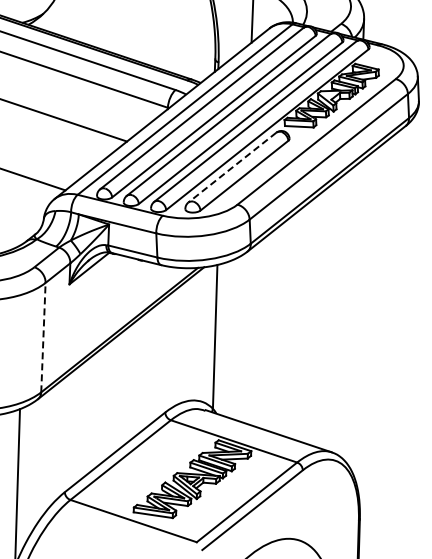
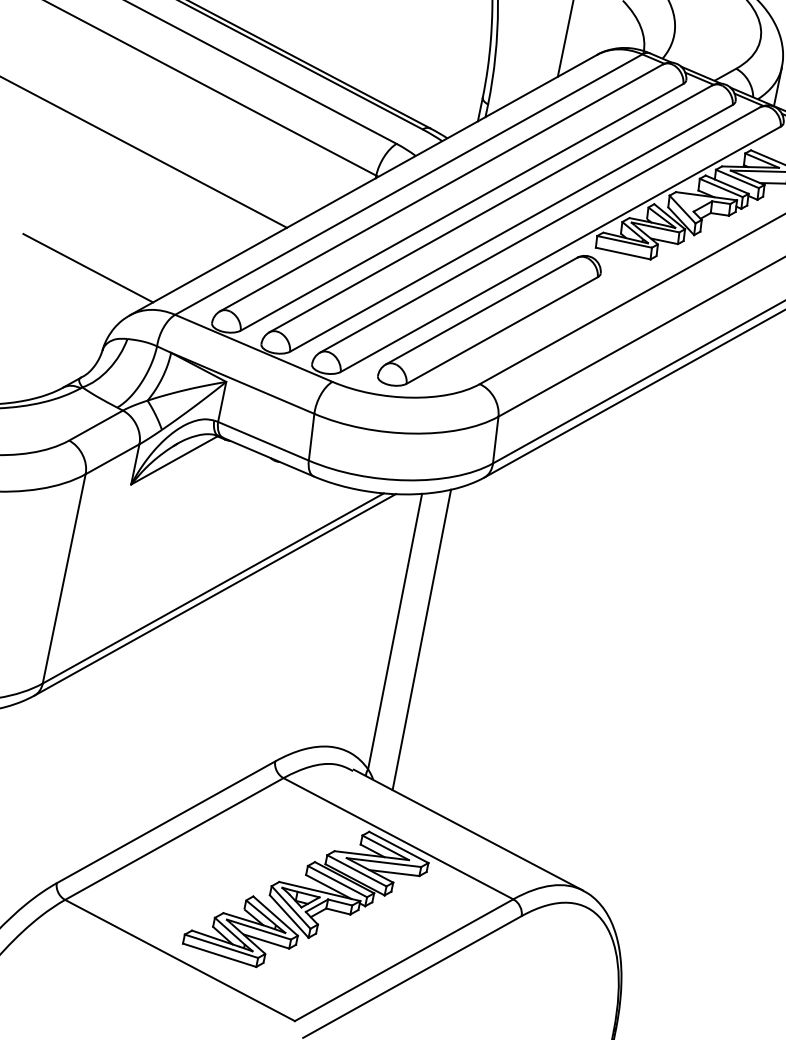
line: (232, 167) -> (481, 310), dashed -> solid
line: (43, 337) -> (64, 578), dashed -> solid
line: (229, 338) -> (422, 639), added

